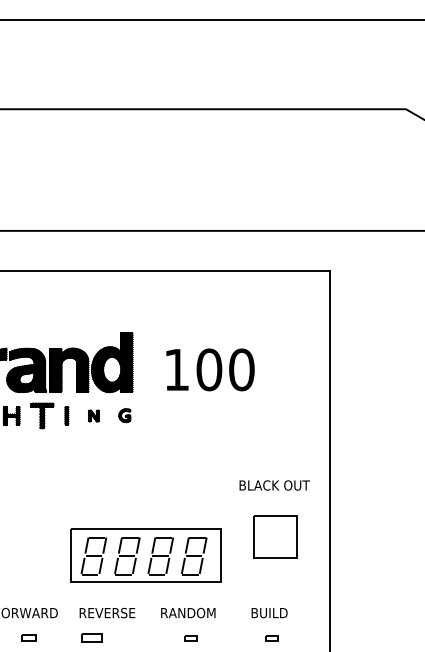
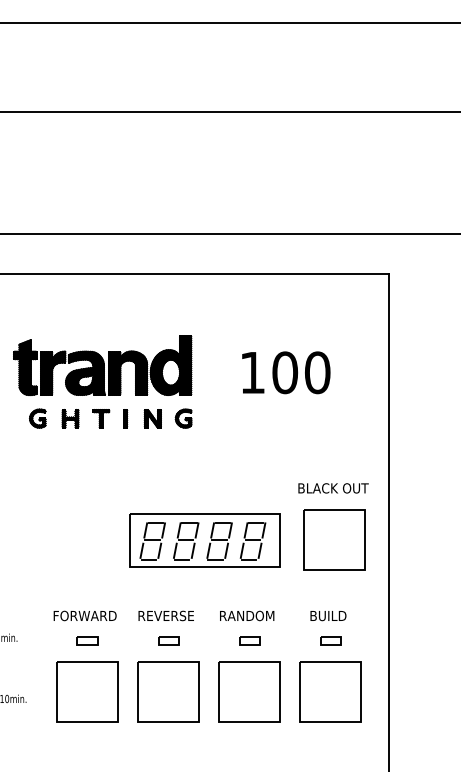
text: (210, 369) -> (286, 372), moved
part: (42, 415) -> (101, 418), size x0.71
part: (93, 415) -> (152, 418), size x1.67
part: (124, 415) -> (183, 418), size x1.43
part: (275, 536) -> (334, 539), size x1.43
part: (145, 555) -> (204, 540), moved
part: (28, 637) -> (87, 640), size x1.43
part: (91, 637) -> (168, 640), moved
part: (190, 637) -> (249, 640), size x1.67
part: (271, 637) -> (330, 640), size x1.67

